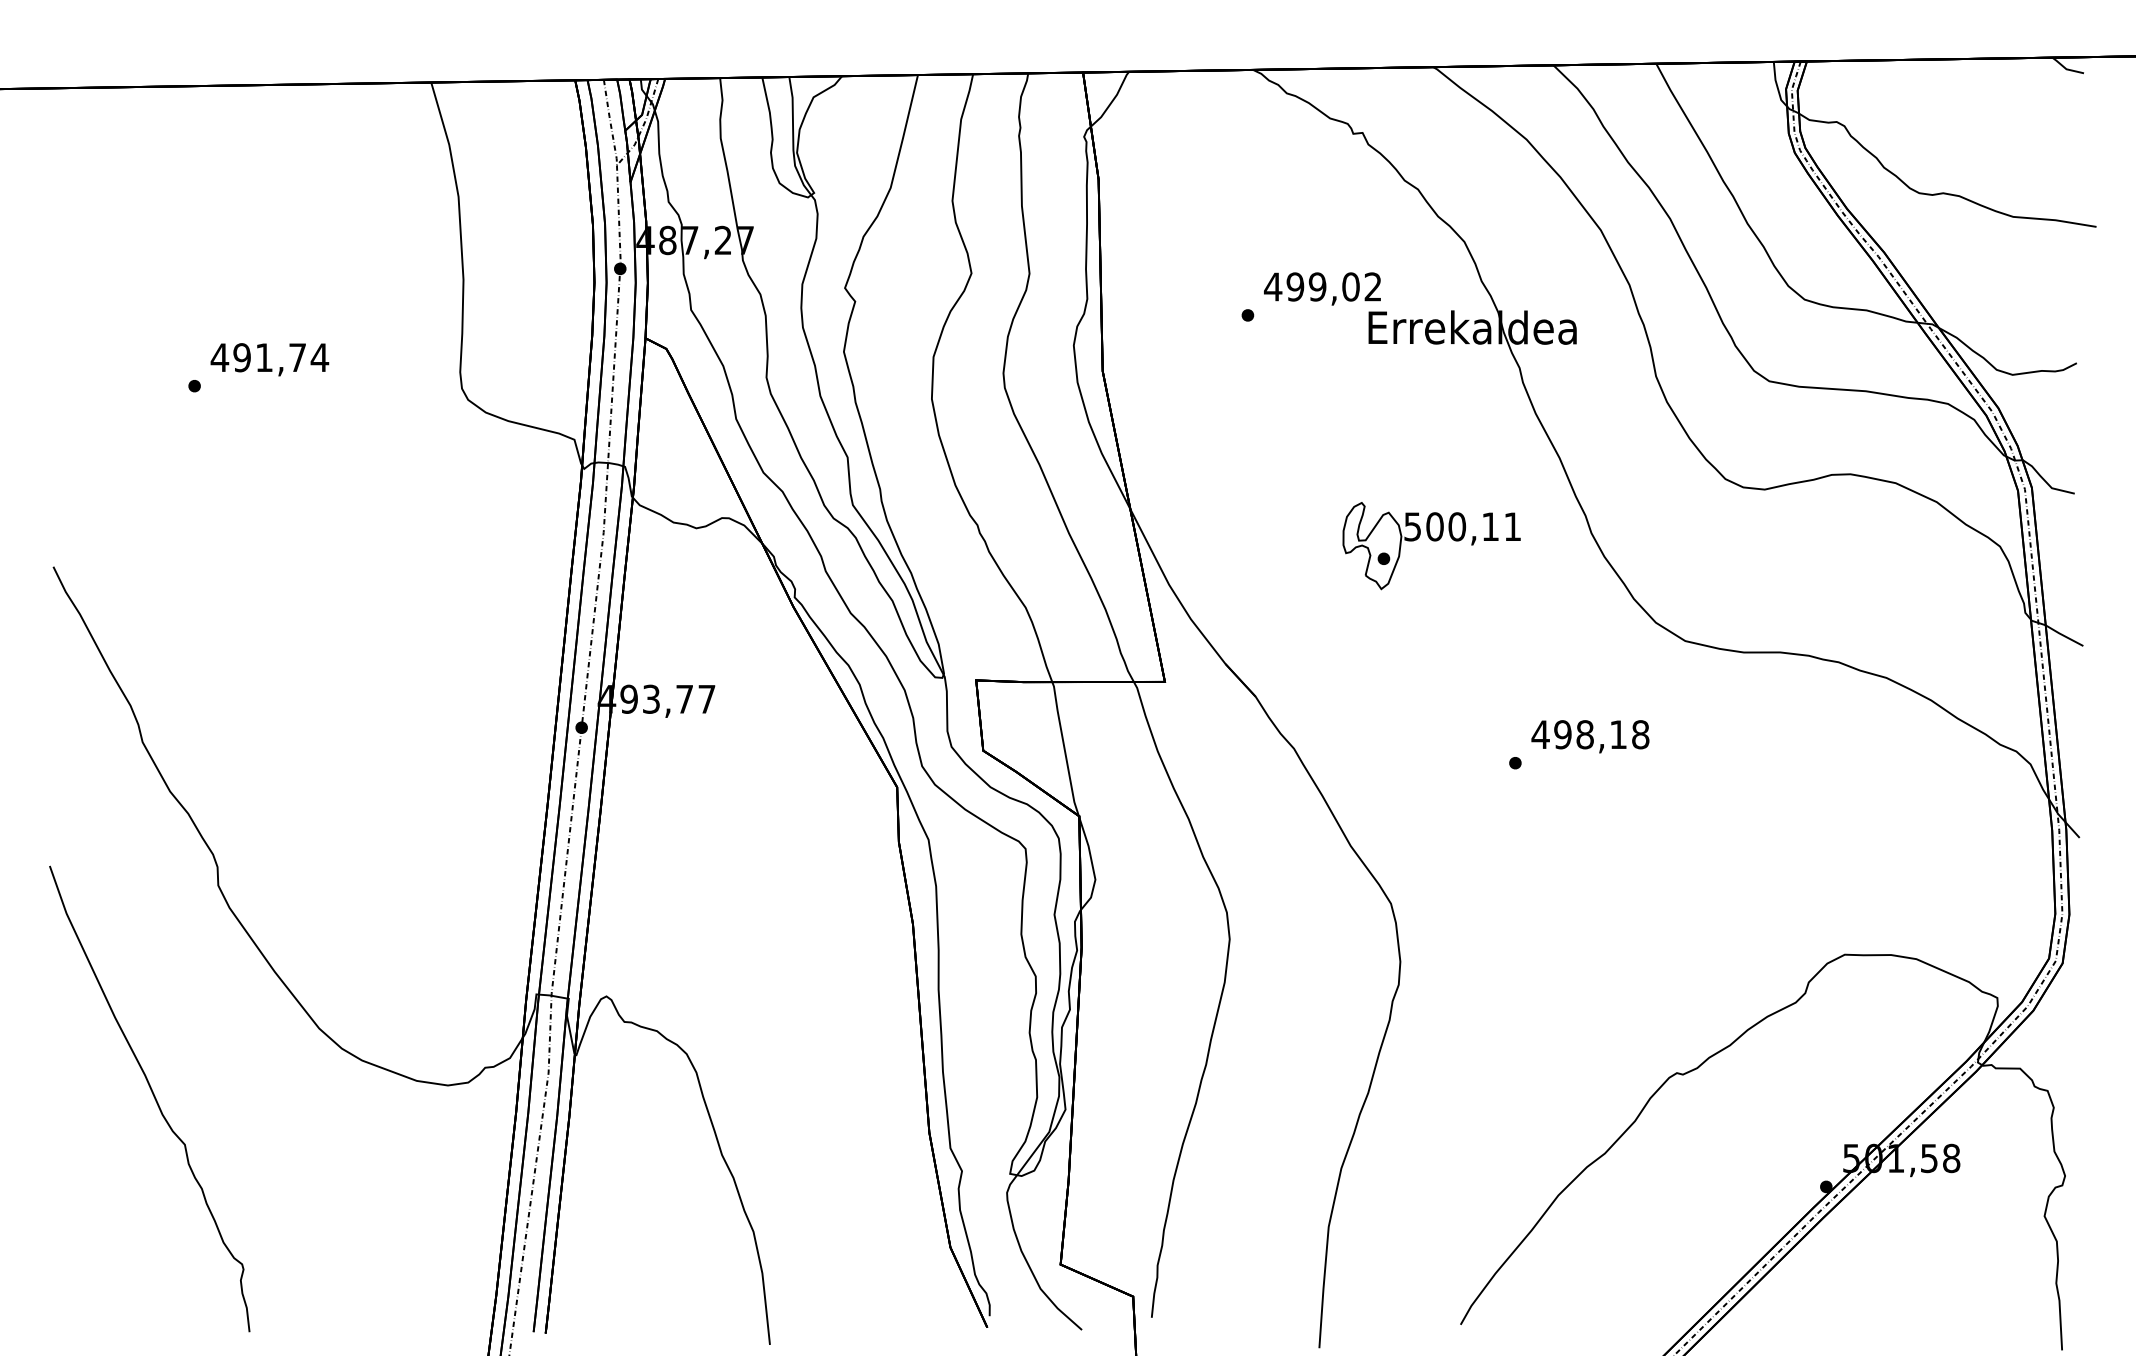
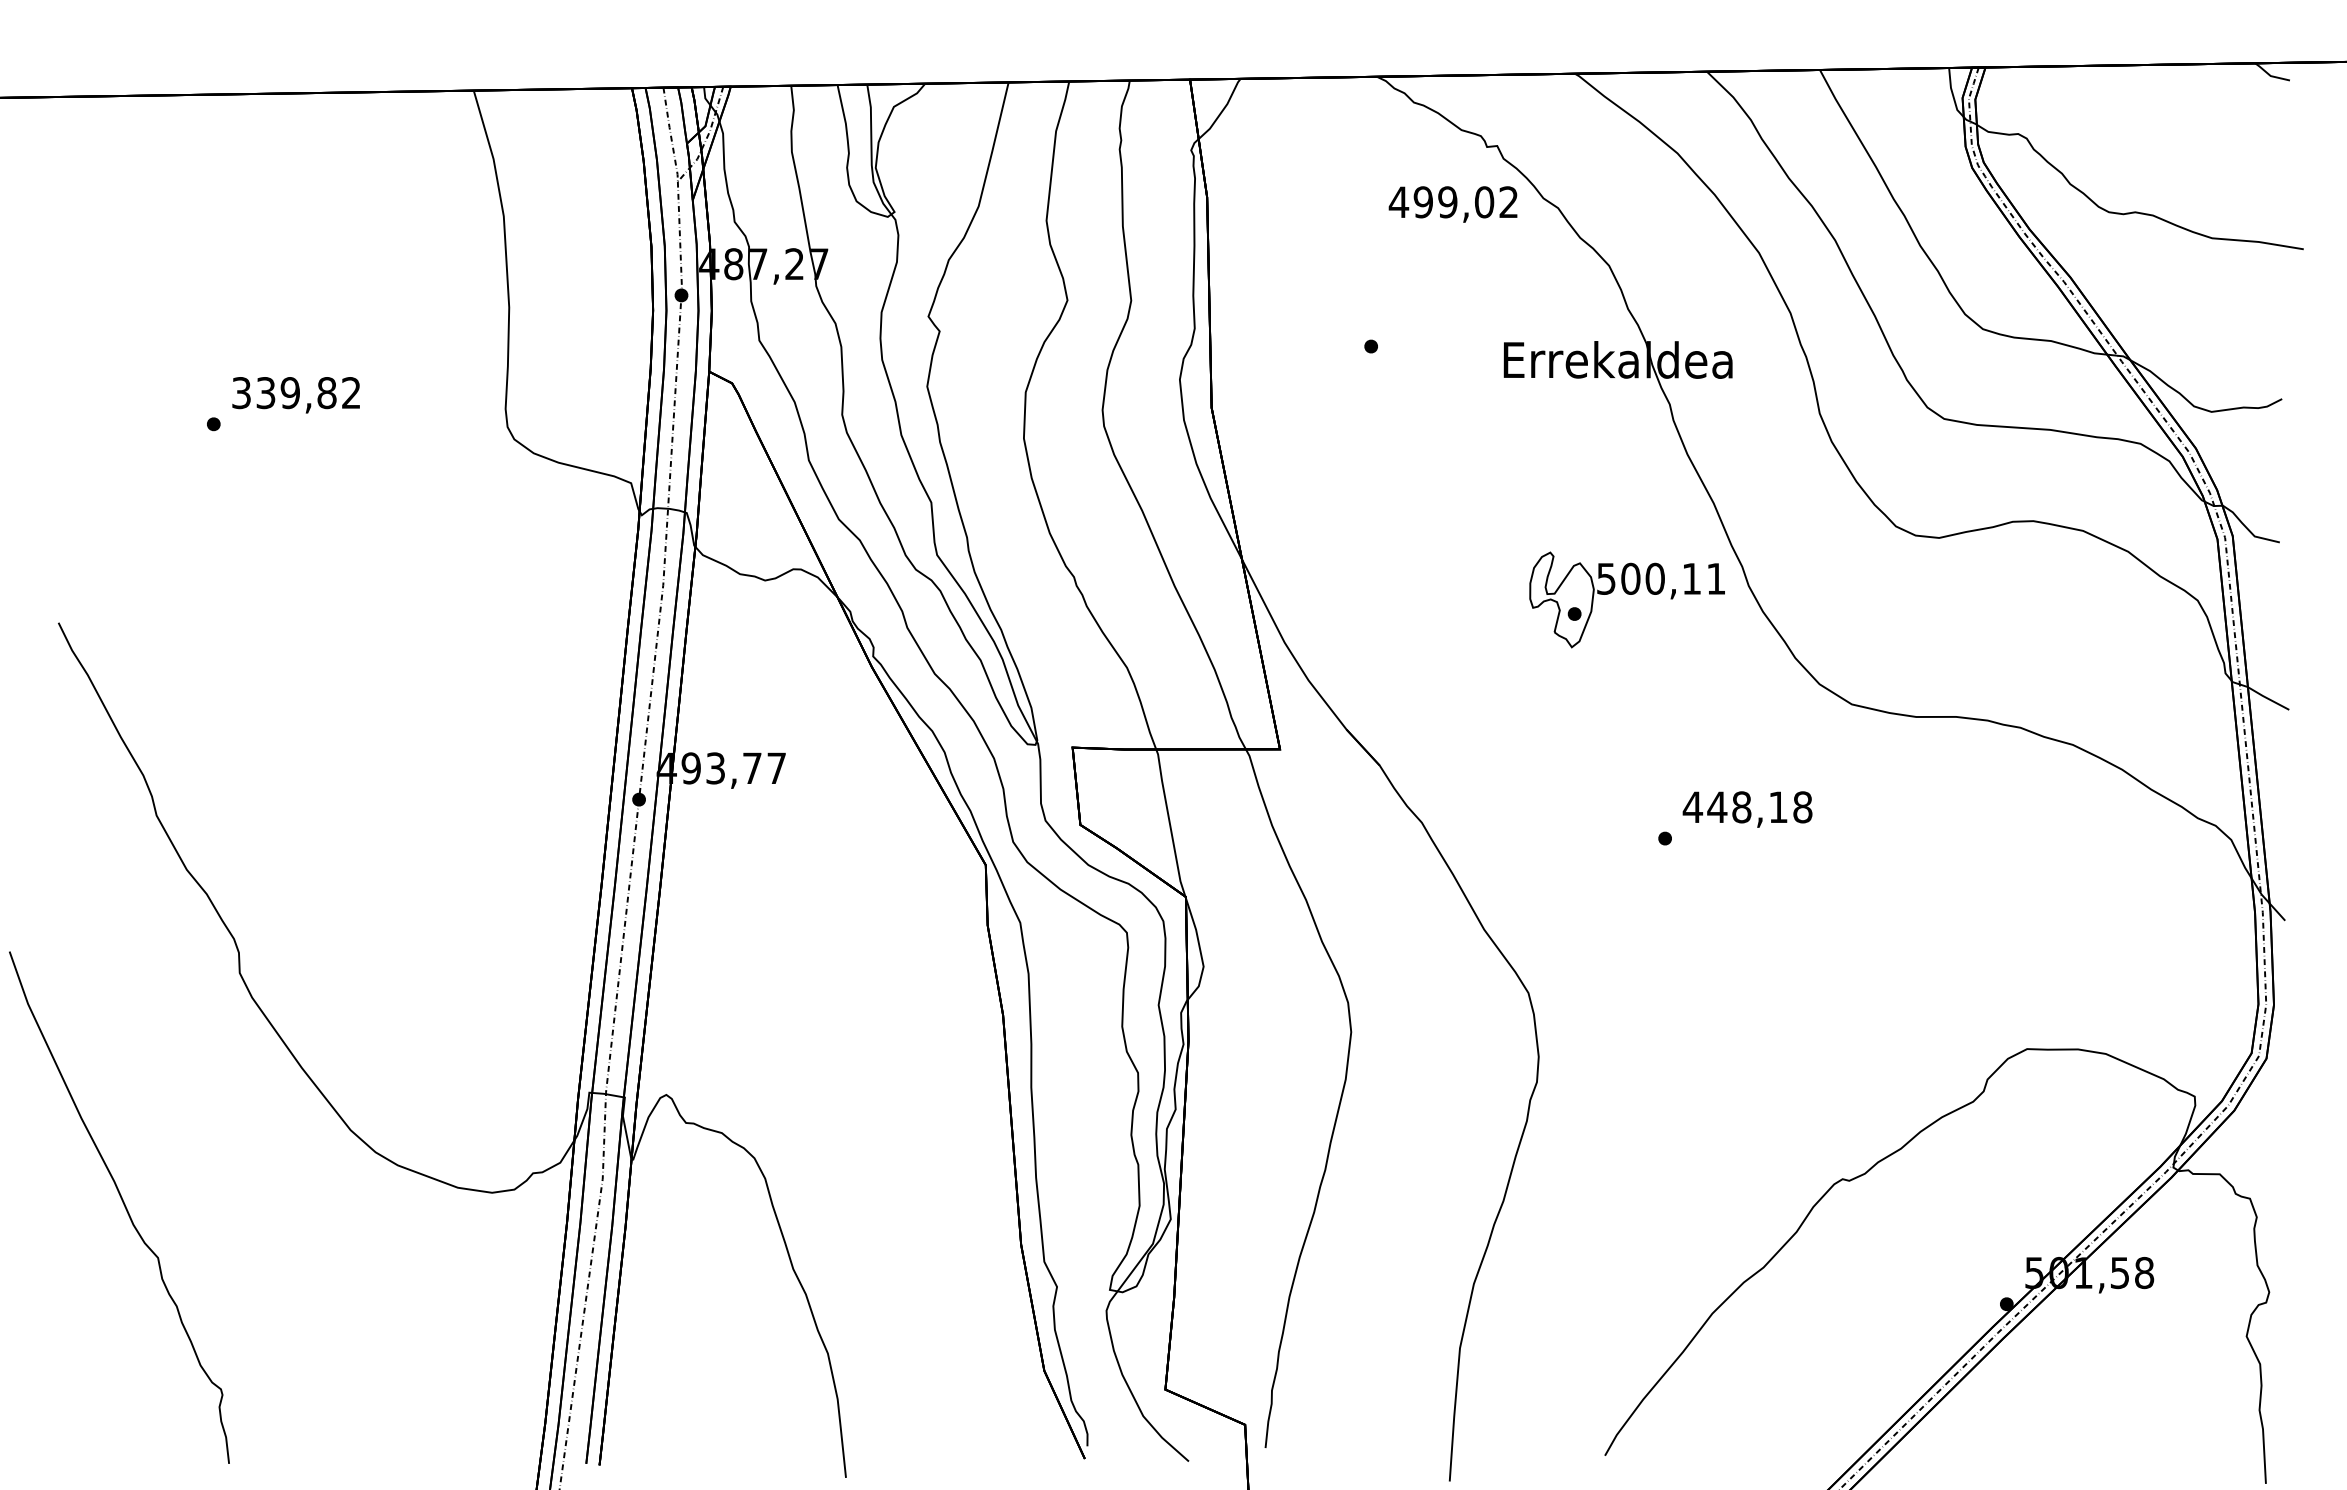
text: (1321, 288) -> (1452, 204), moved
text: (269, 358) -> (296, 393), 491,74 -> 339,82
part: (1431, 545) -> (1626, 599), moved
text: (1563, 734) -> (1717, 807), 498,18 -> 448,18
curve: (153, 1097) -> (123, 1205), moved

